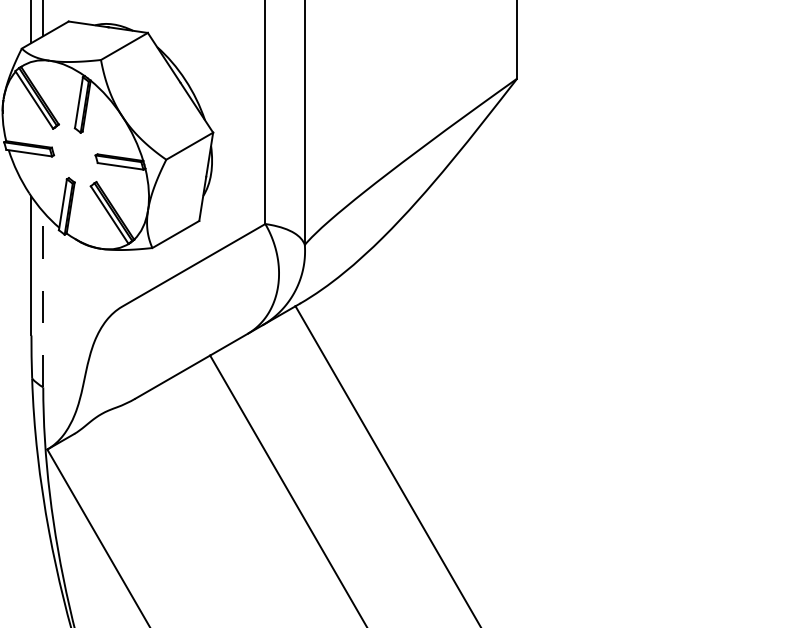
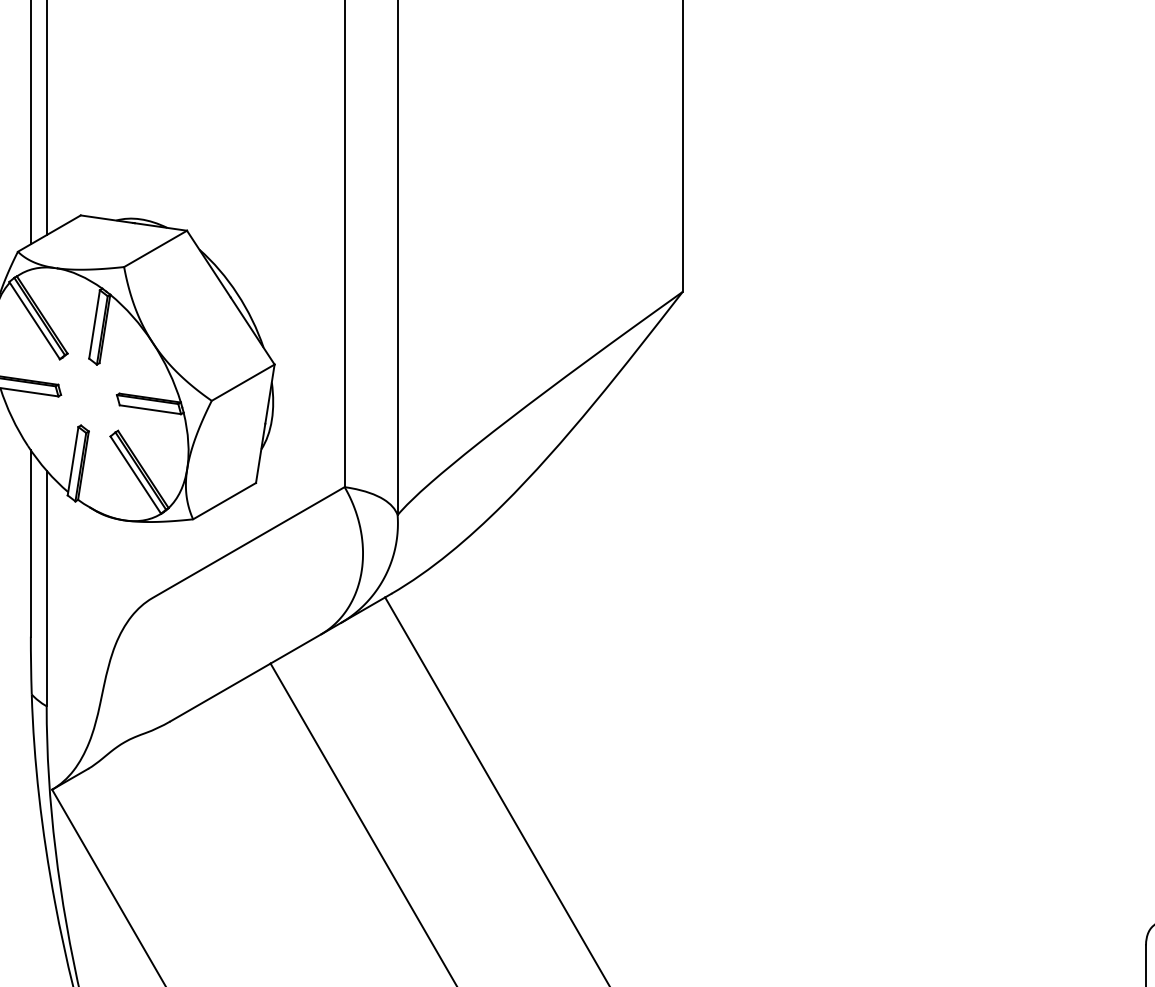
line: (43, 299) -> (46, 588), dashed -> solid

